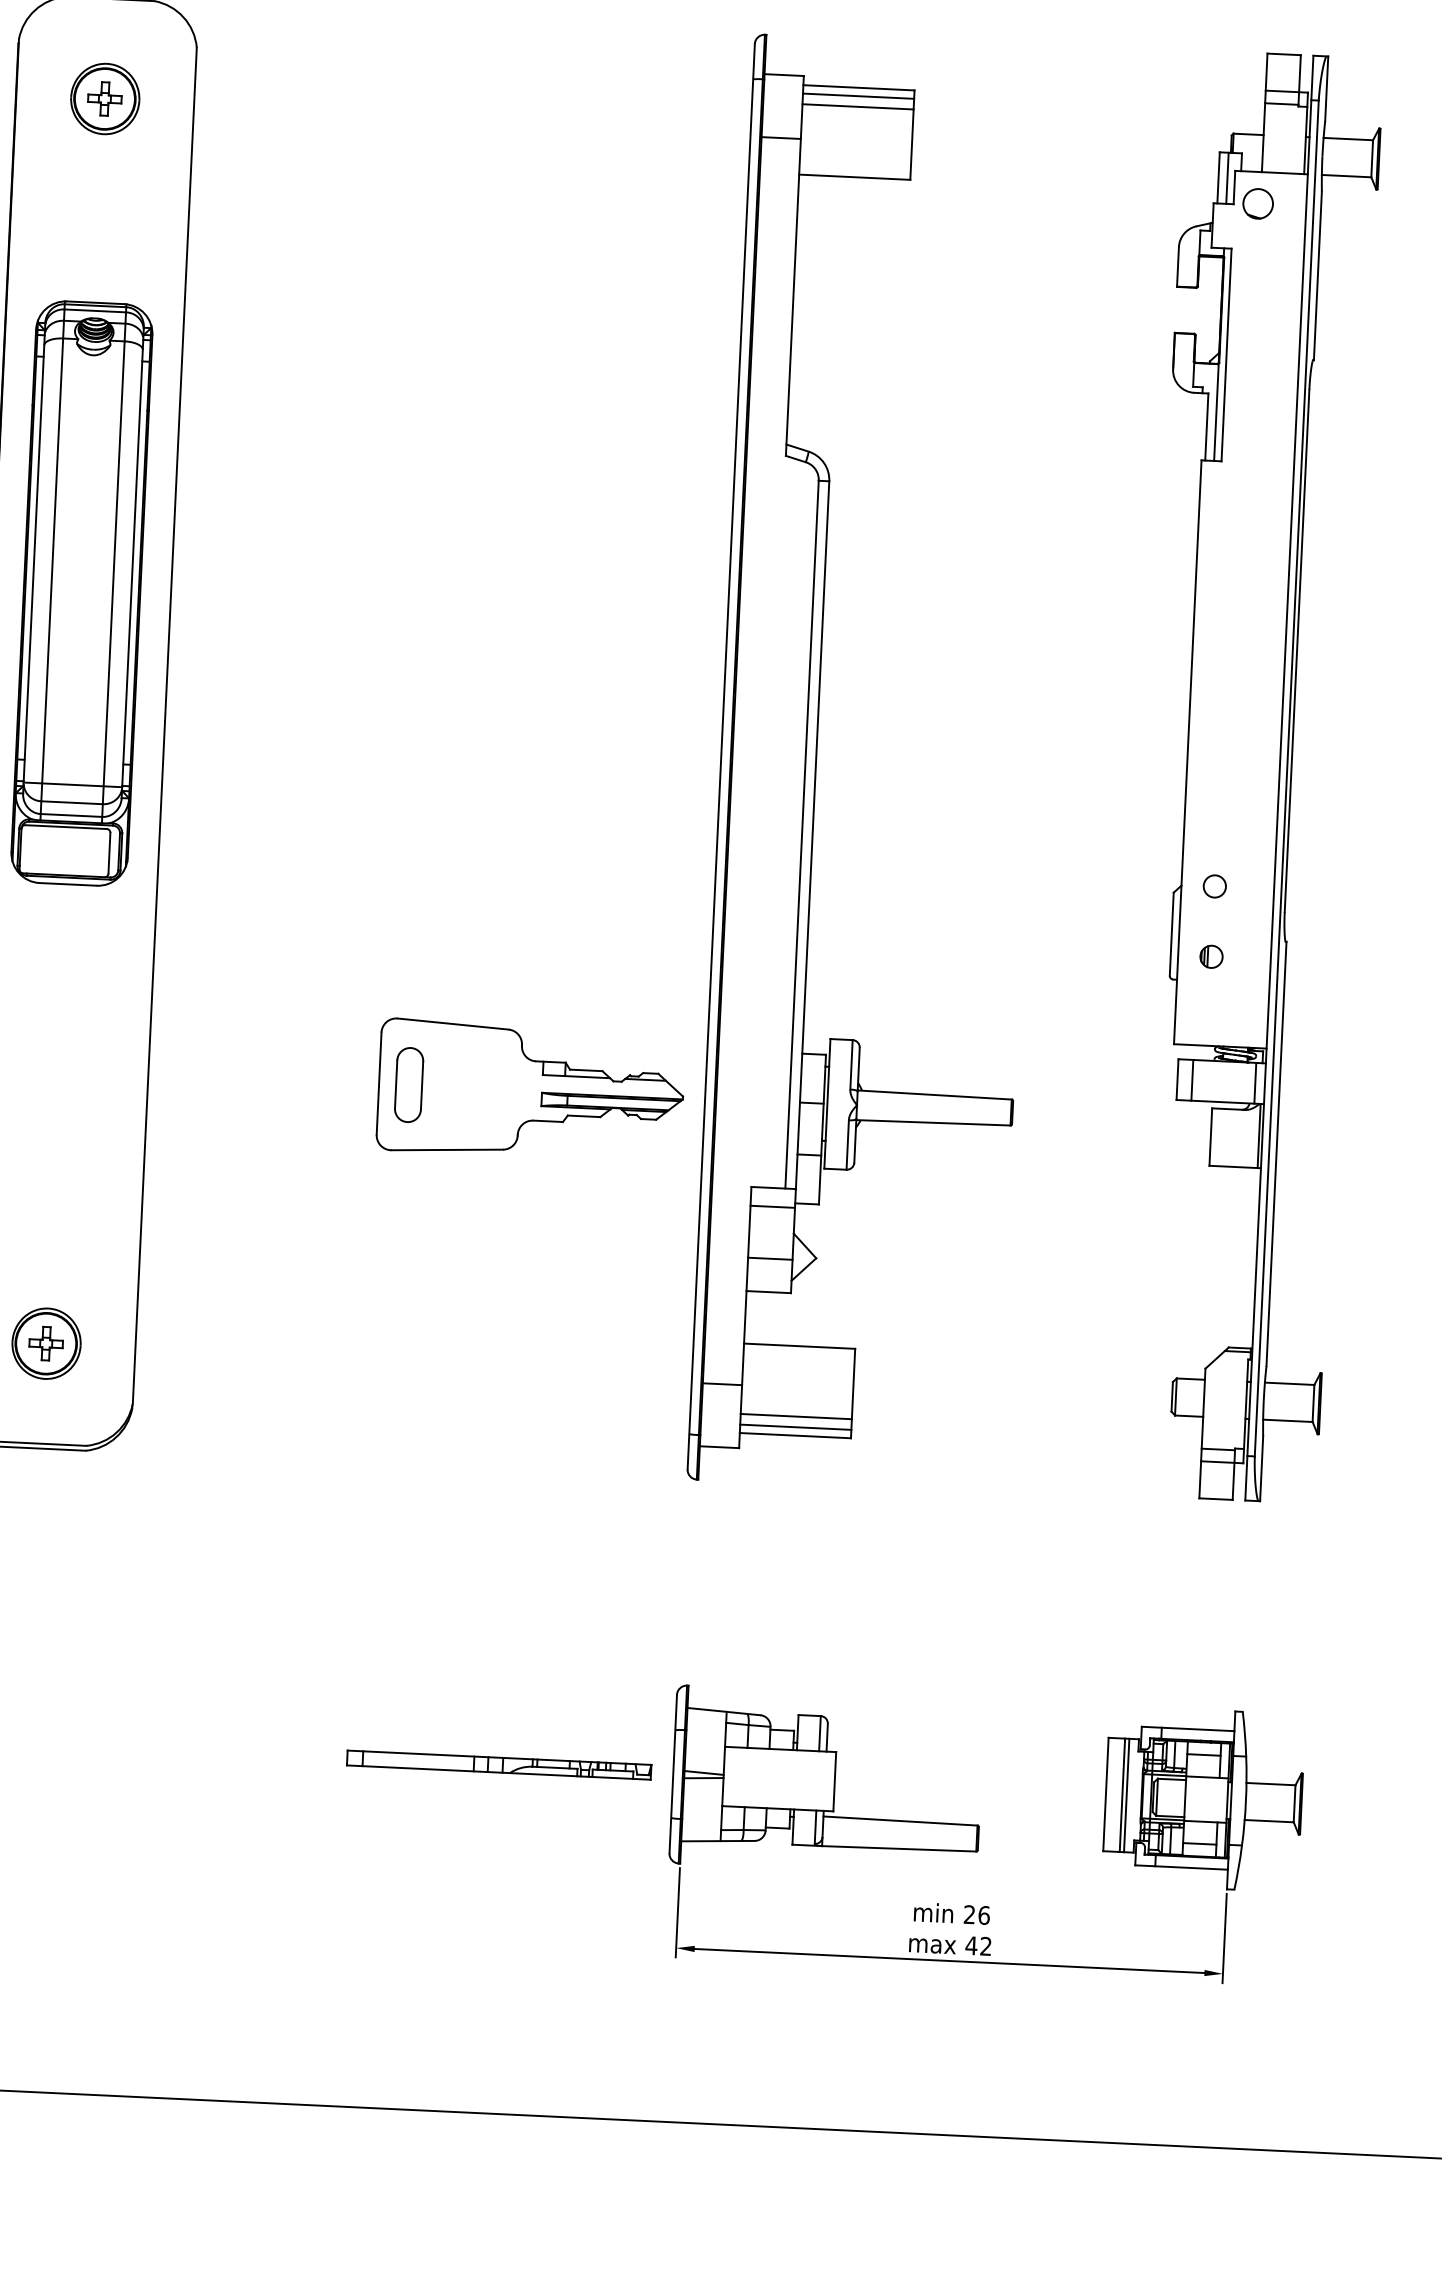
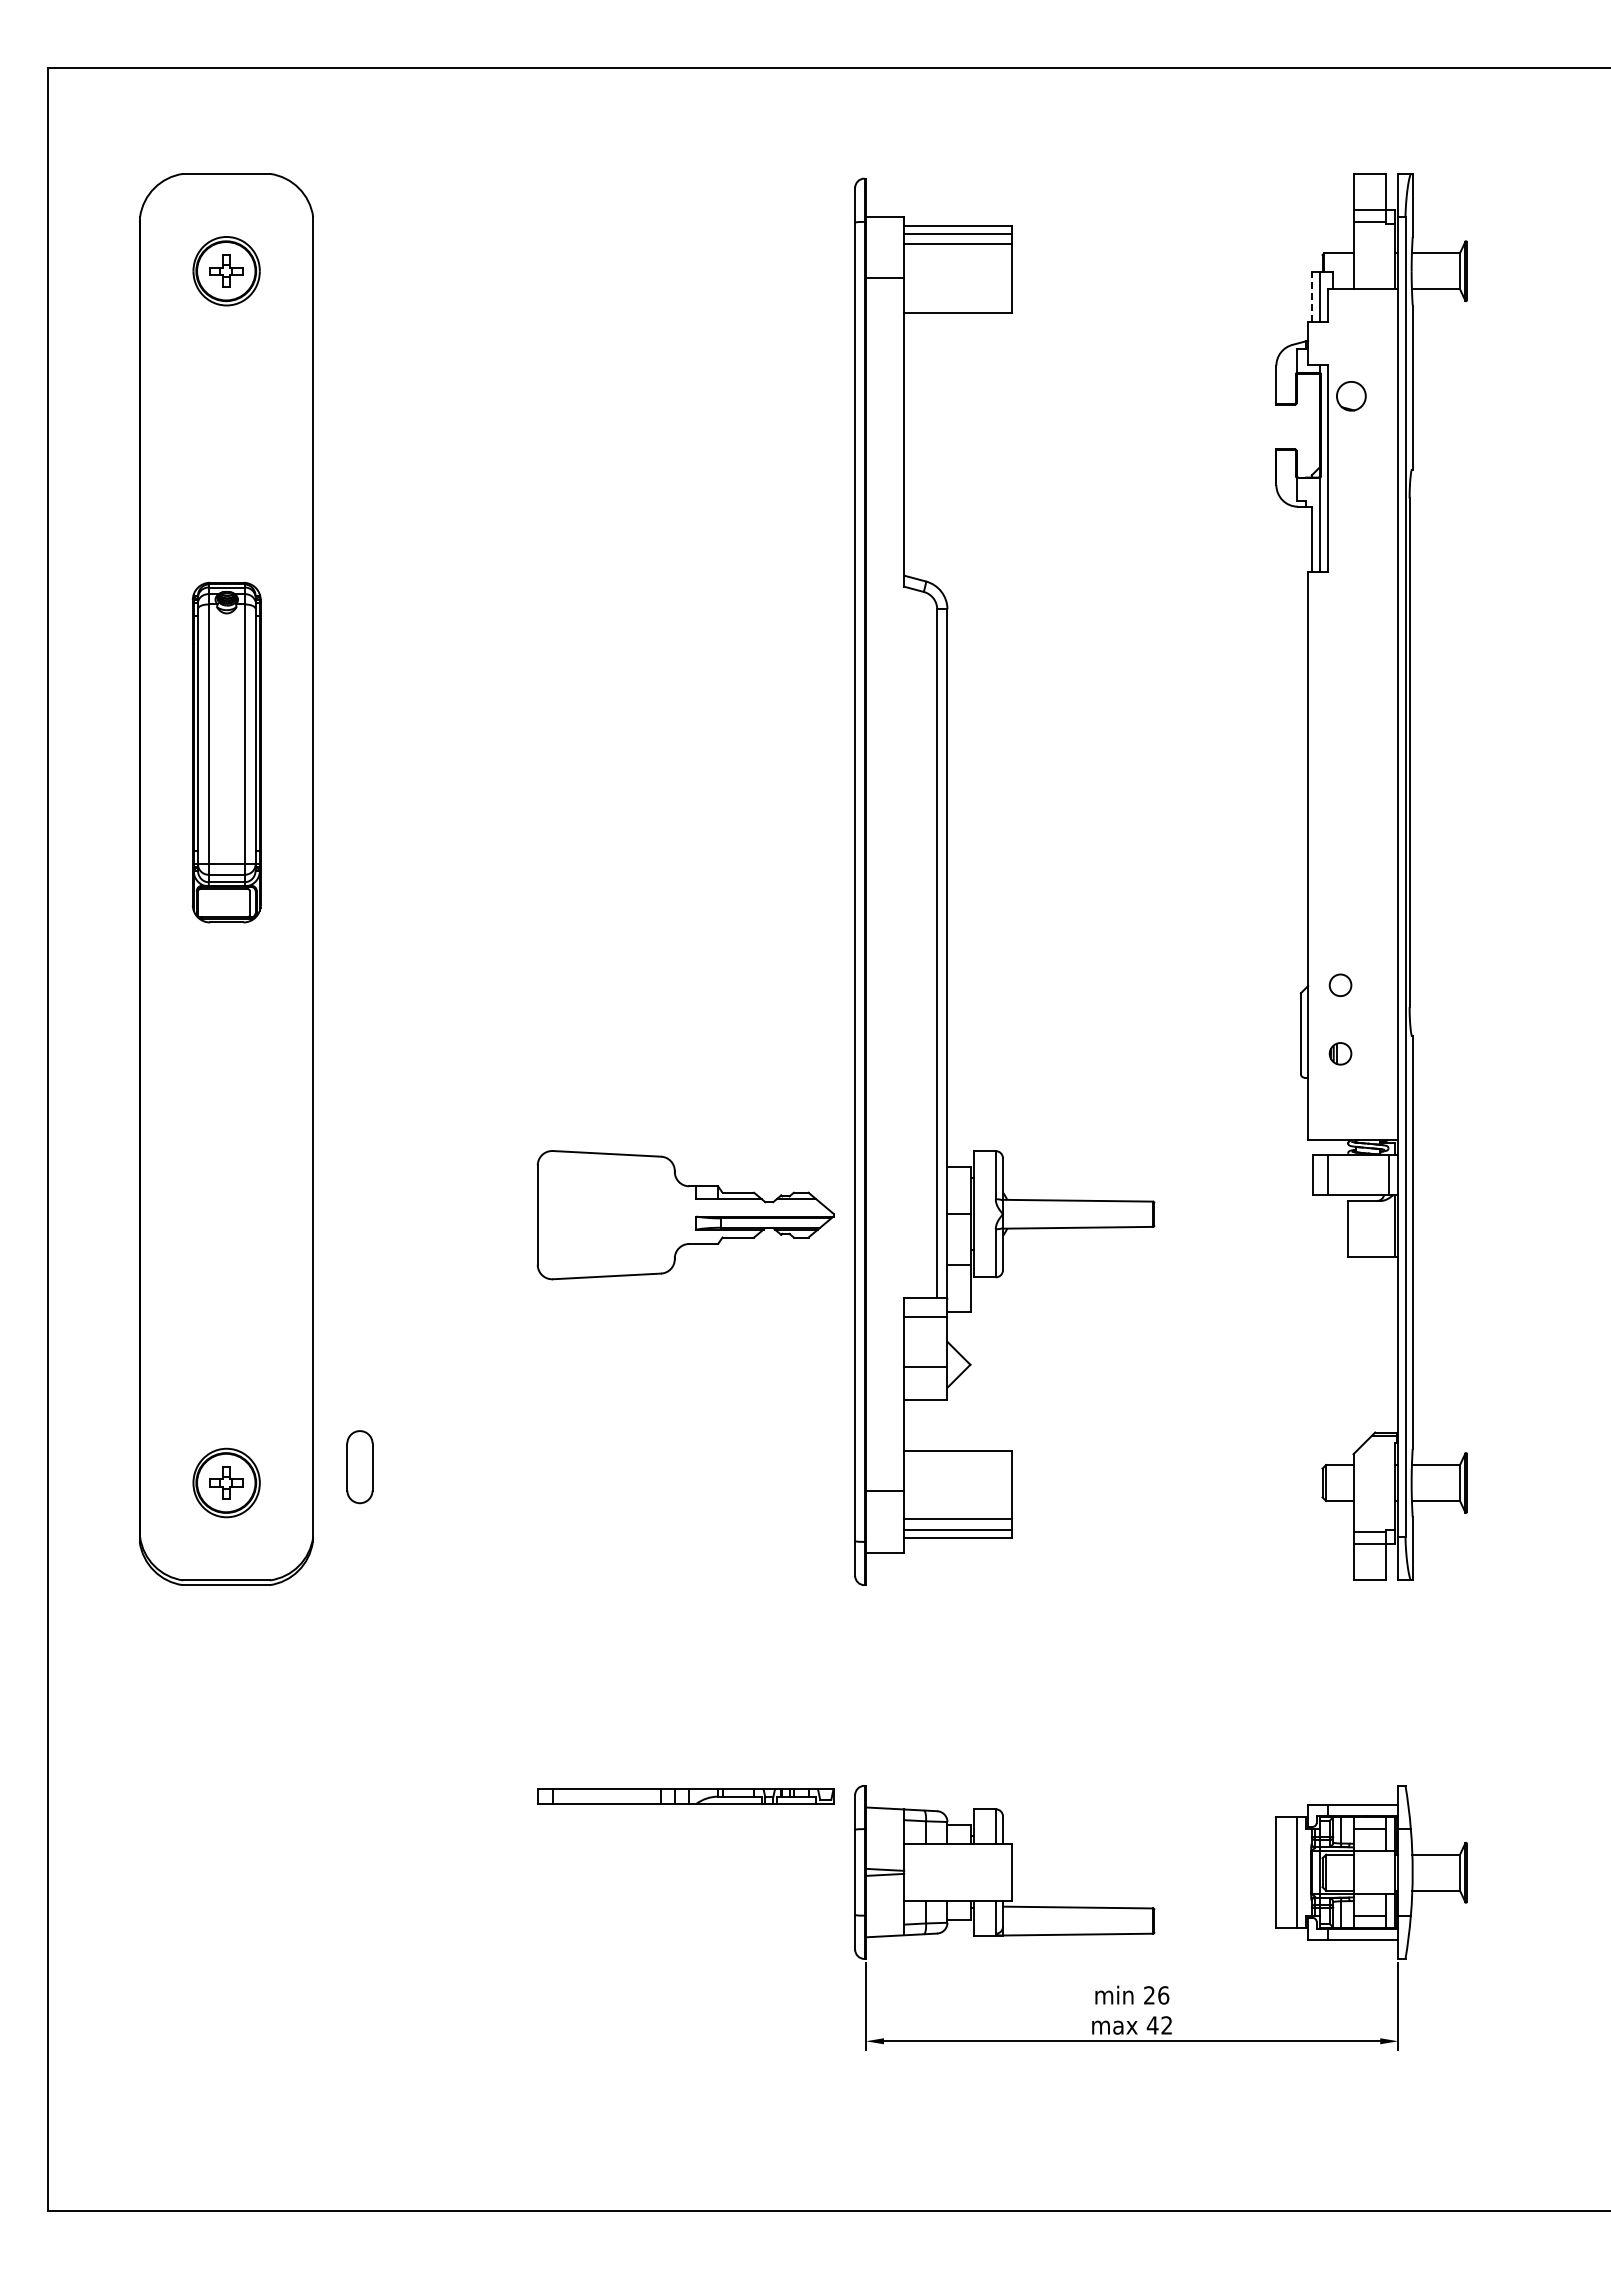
line: (1218, 177) -> (1311, 296), solid -> dashed
circle: (1258, 204) -> (1351, 396), moved
part: (81, 593) -> (226, 752), size x0.6
part: (408, 1085) -> (359, 1467), moved
part: (499, 1764) -> (685, 1796), moved
line: (1122, 1795) -> (1292, 1872), removed

